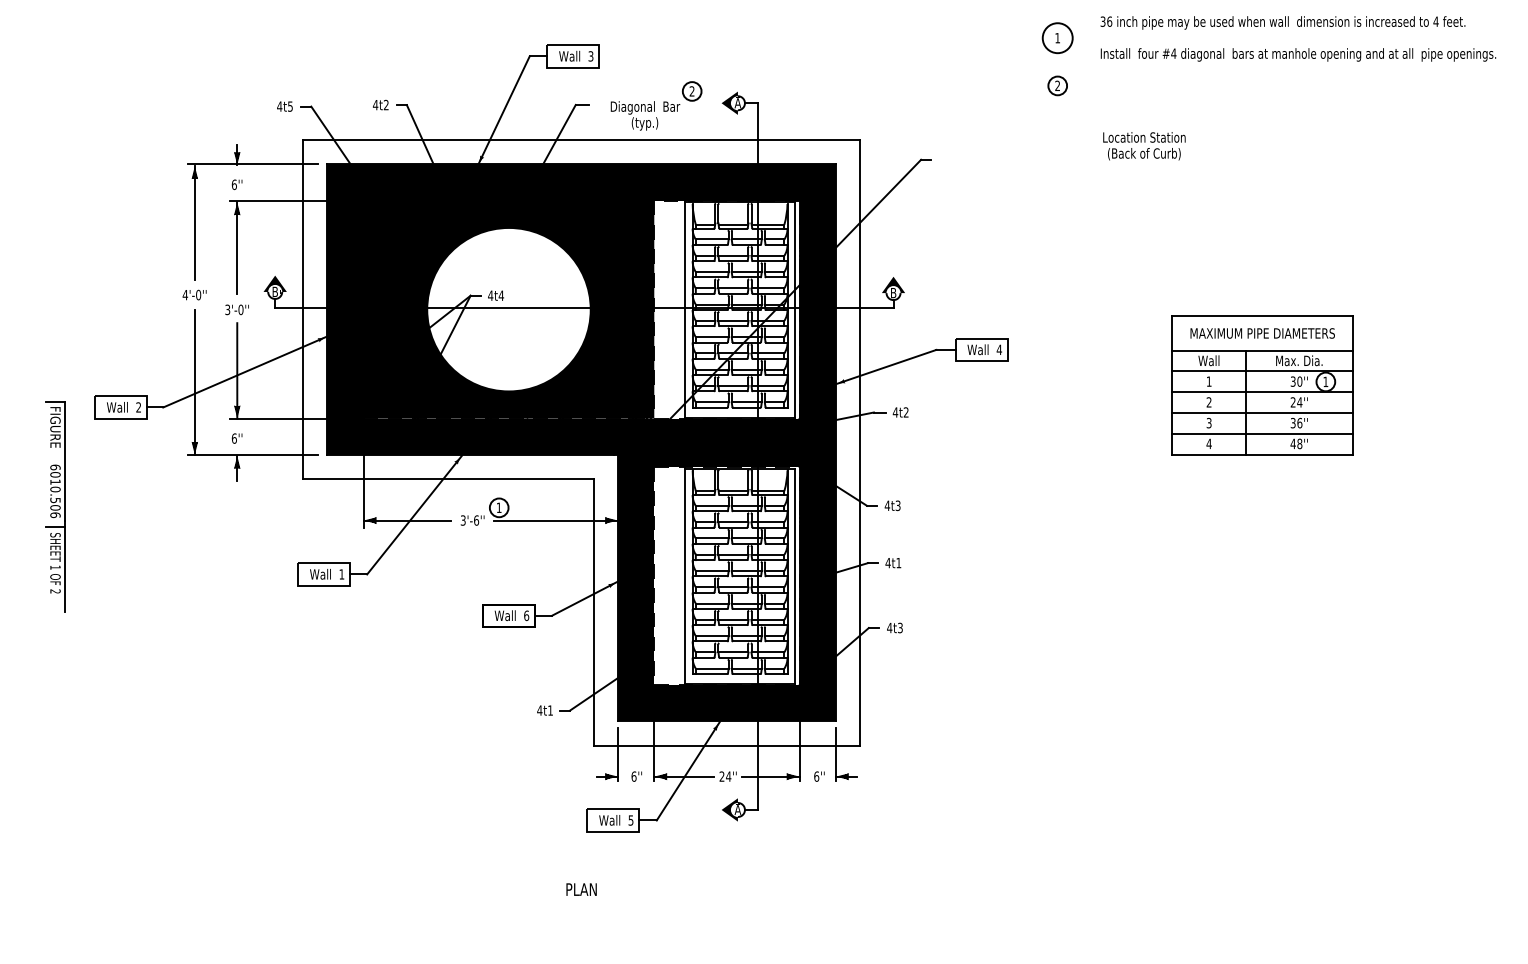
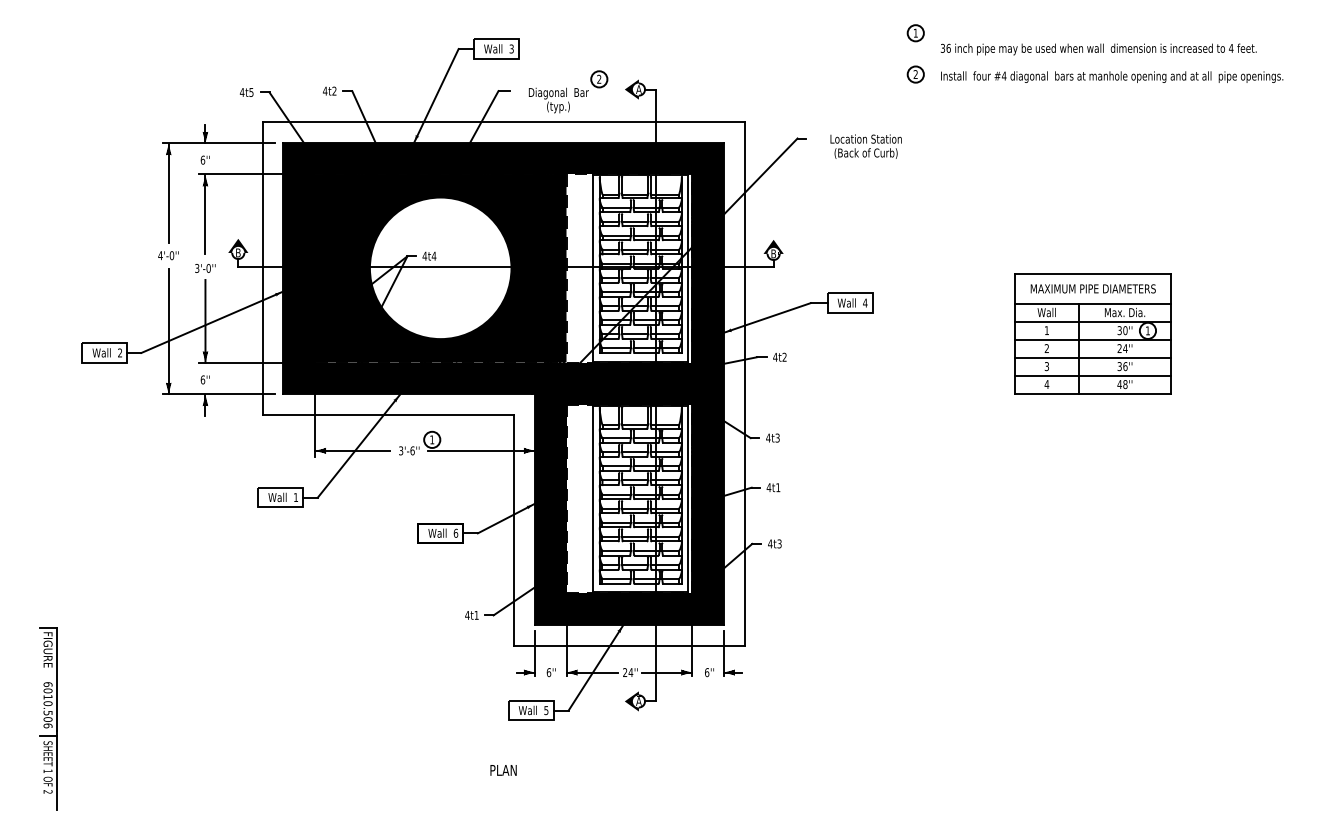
circle: (1057, 37) -> (915, 32), size x0.62
text: (1298, 38) -> (1112, 62), moved
text: (1144, 146) -> (866, 146), moved
part: (55, 506) -> (48, 718), moved

